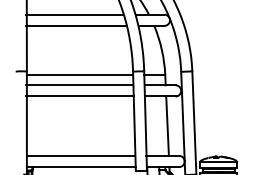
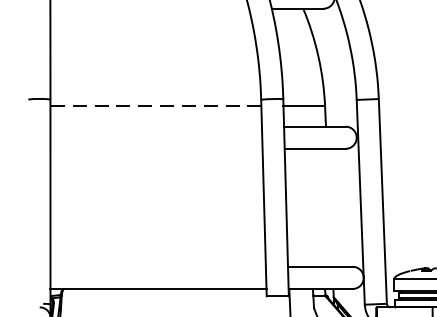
line: (76, 25) -> (148, 7), removed
line: (79, 75) -> (154, 107), solid -> dashed
line: (79, 85) -> (154, 127), removed
line: (79, 96) -> (154, 148), removed
line: (167, 125) -> (329, 206), removed
line: (80, 155) -> (156, 265), removed

